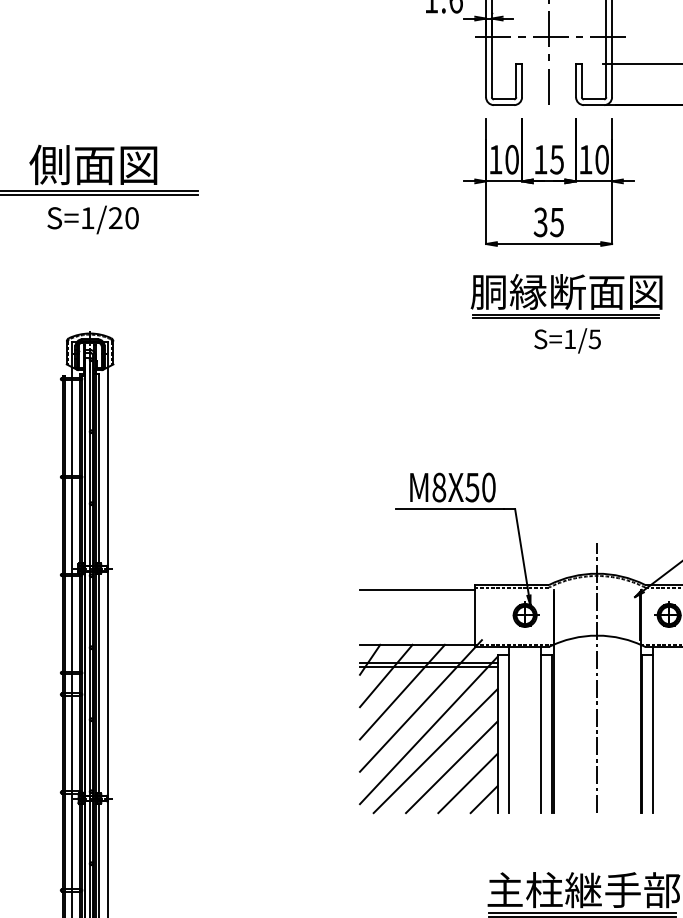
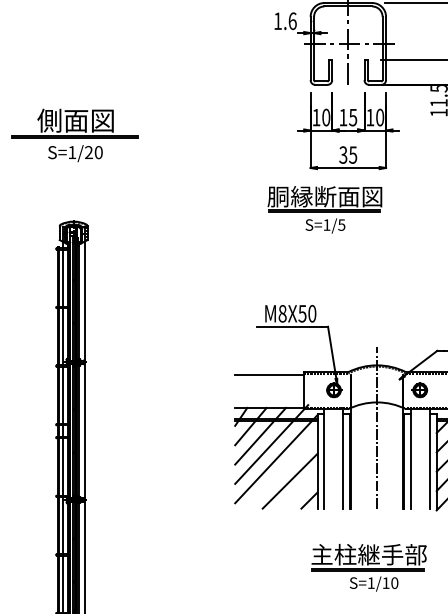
part: (566, 313) -> (324, 209), moved
line: (435, 751) -> (280, 471), removed
line: (467, 782) -> (299, 490), removed

